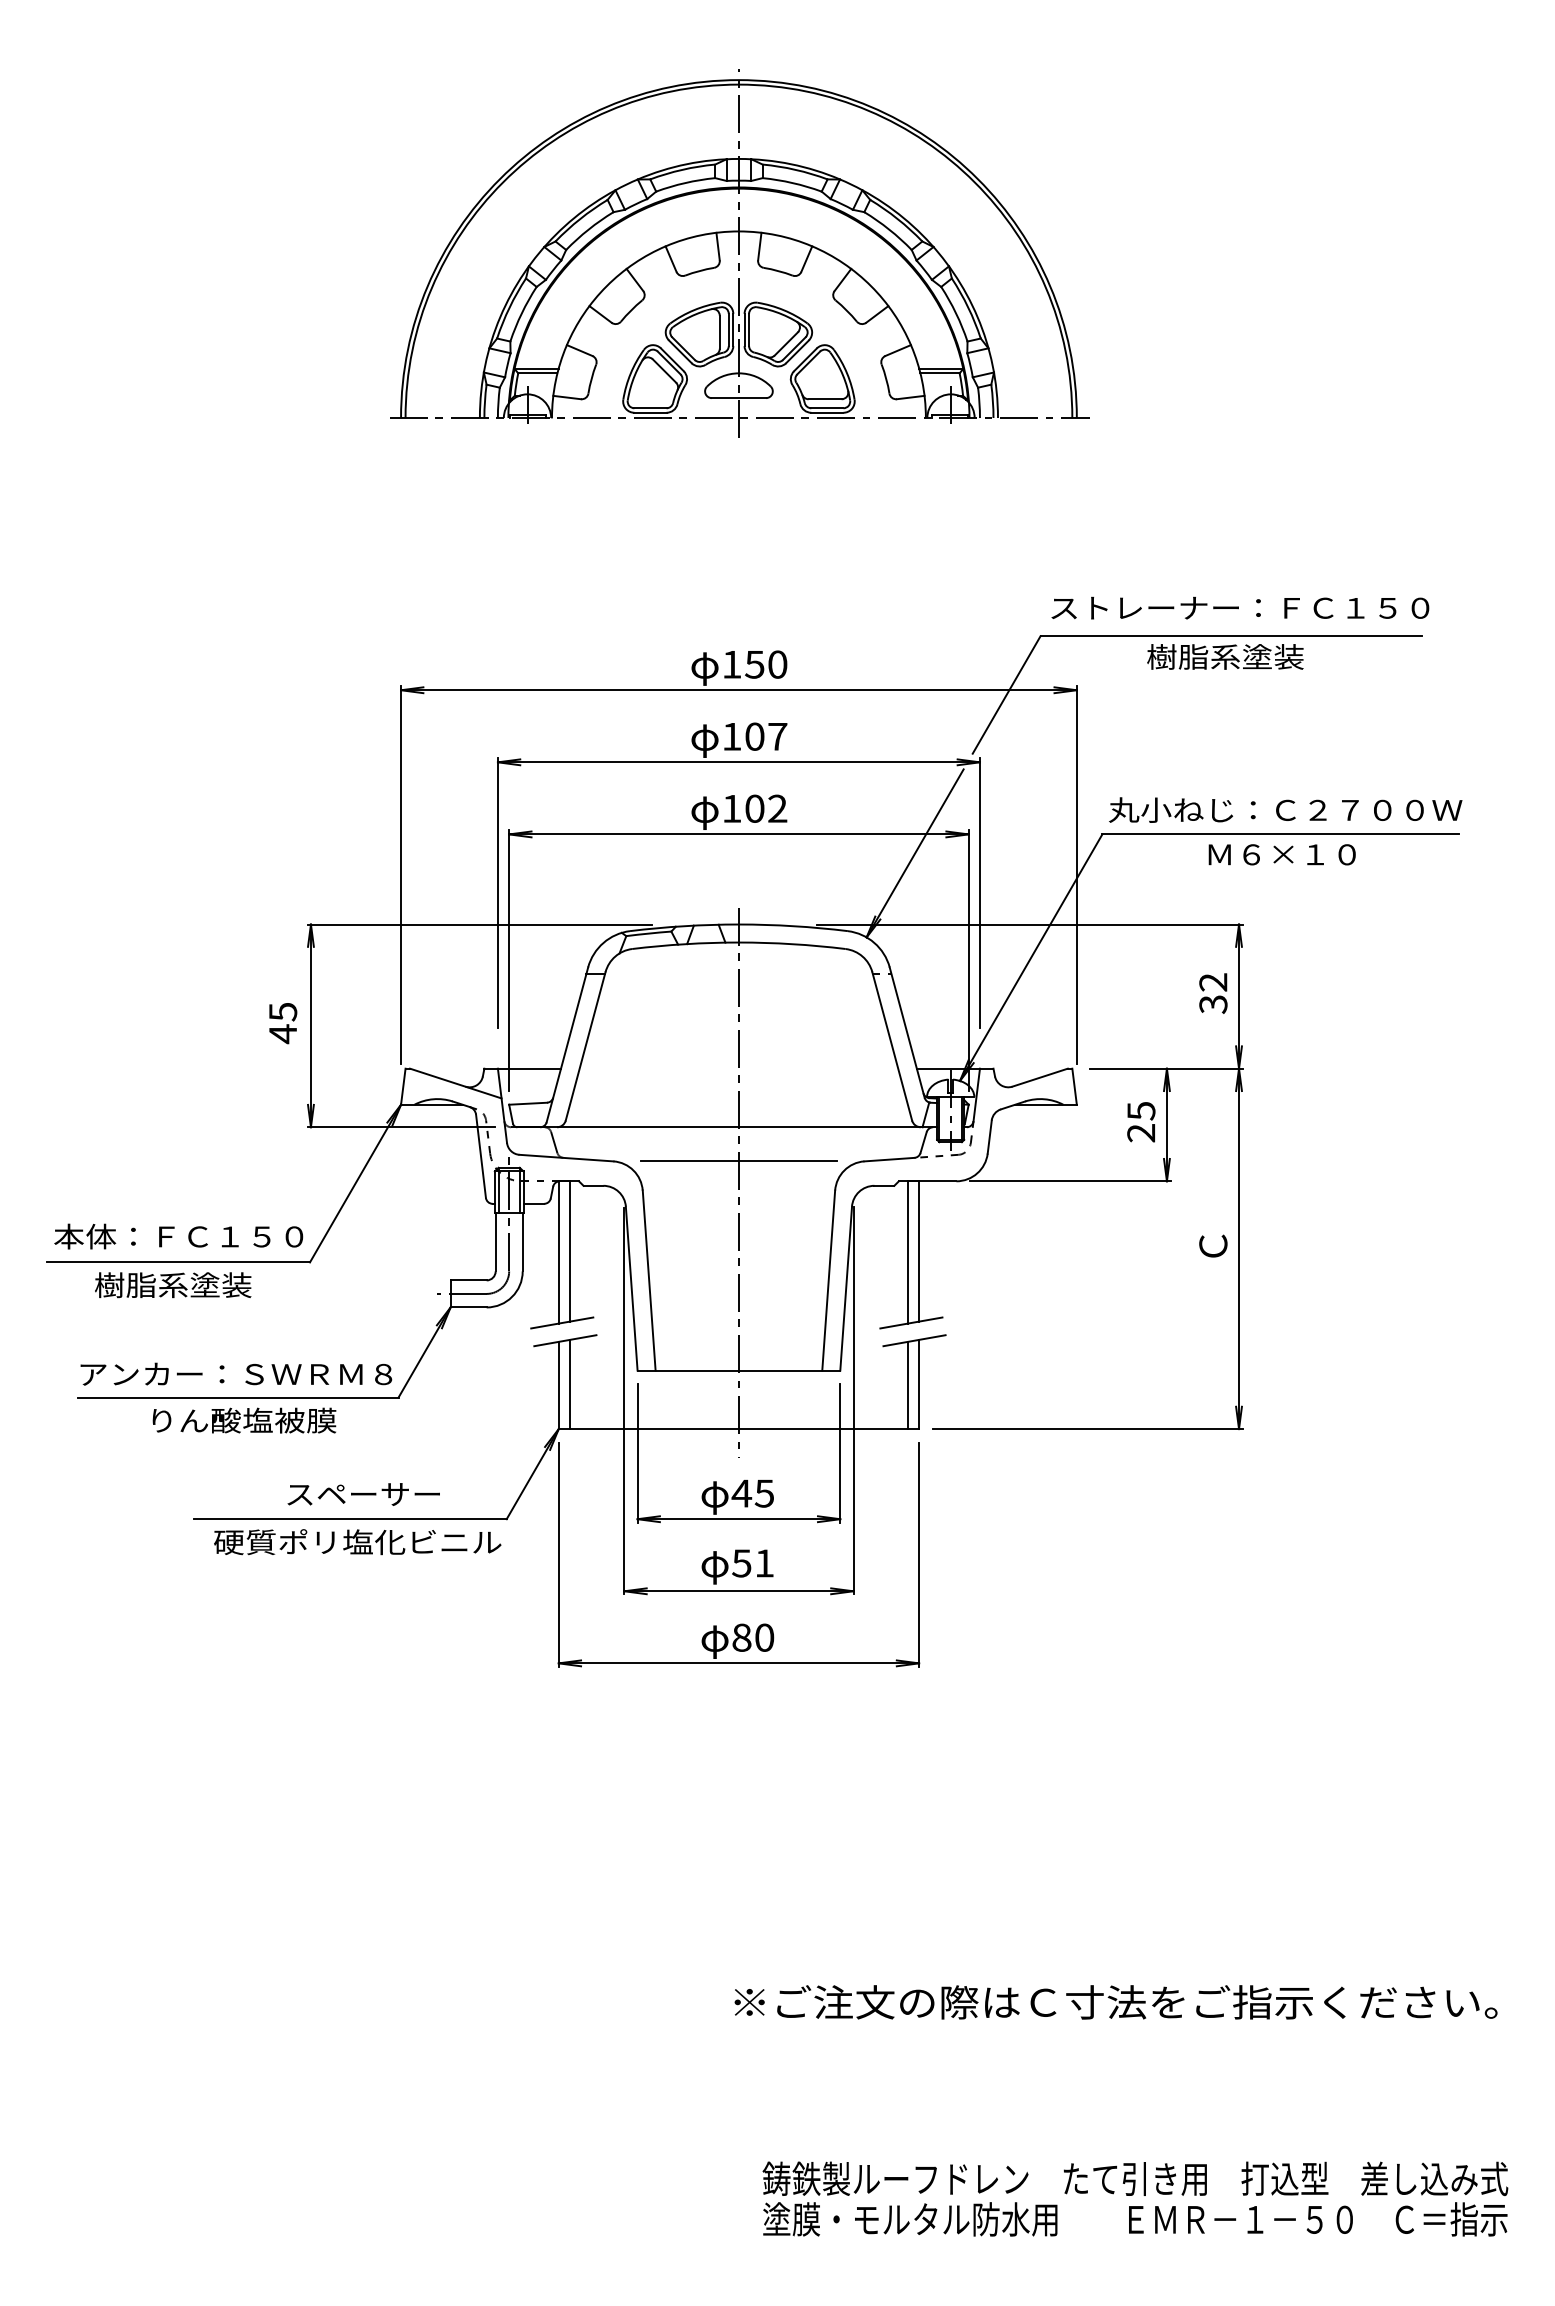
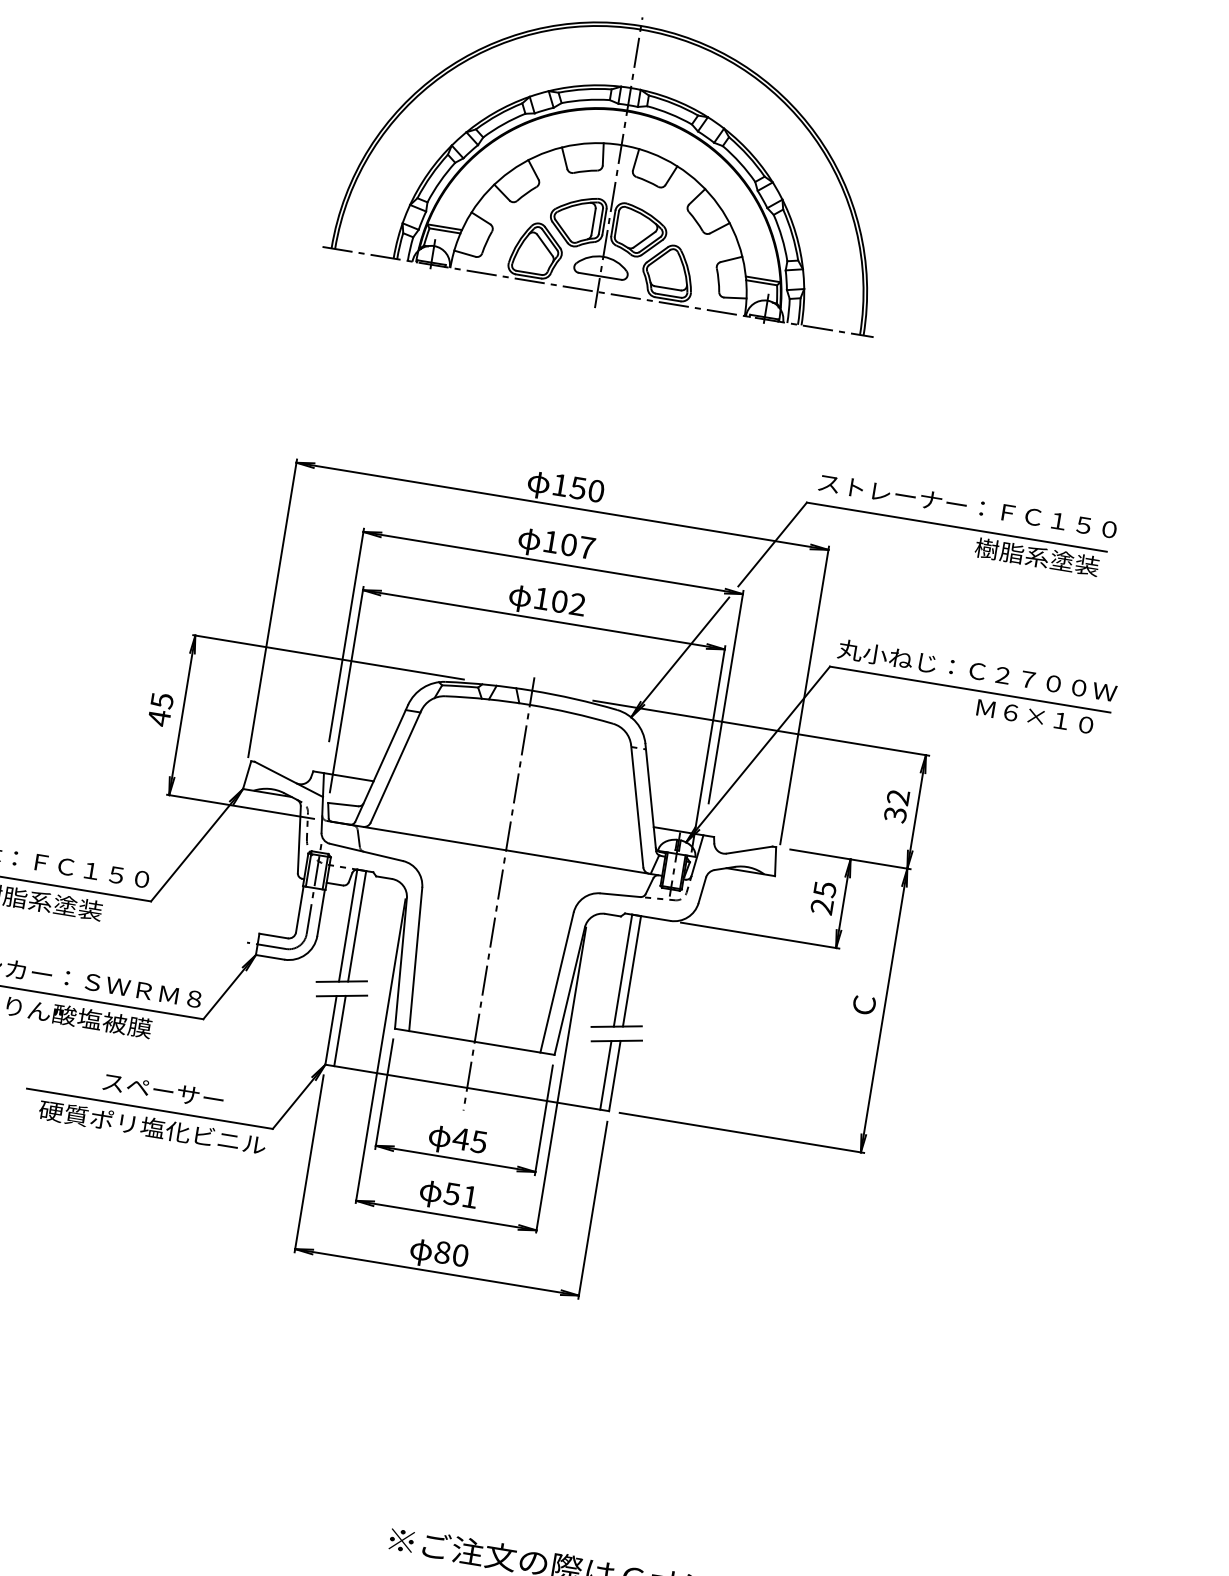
text: (1225, 656) -> (1037, 556), moved
text: (1281, 854) -> (1034, 716), moved
line: (738, 1161) -> (501, 877), removed

